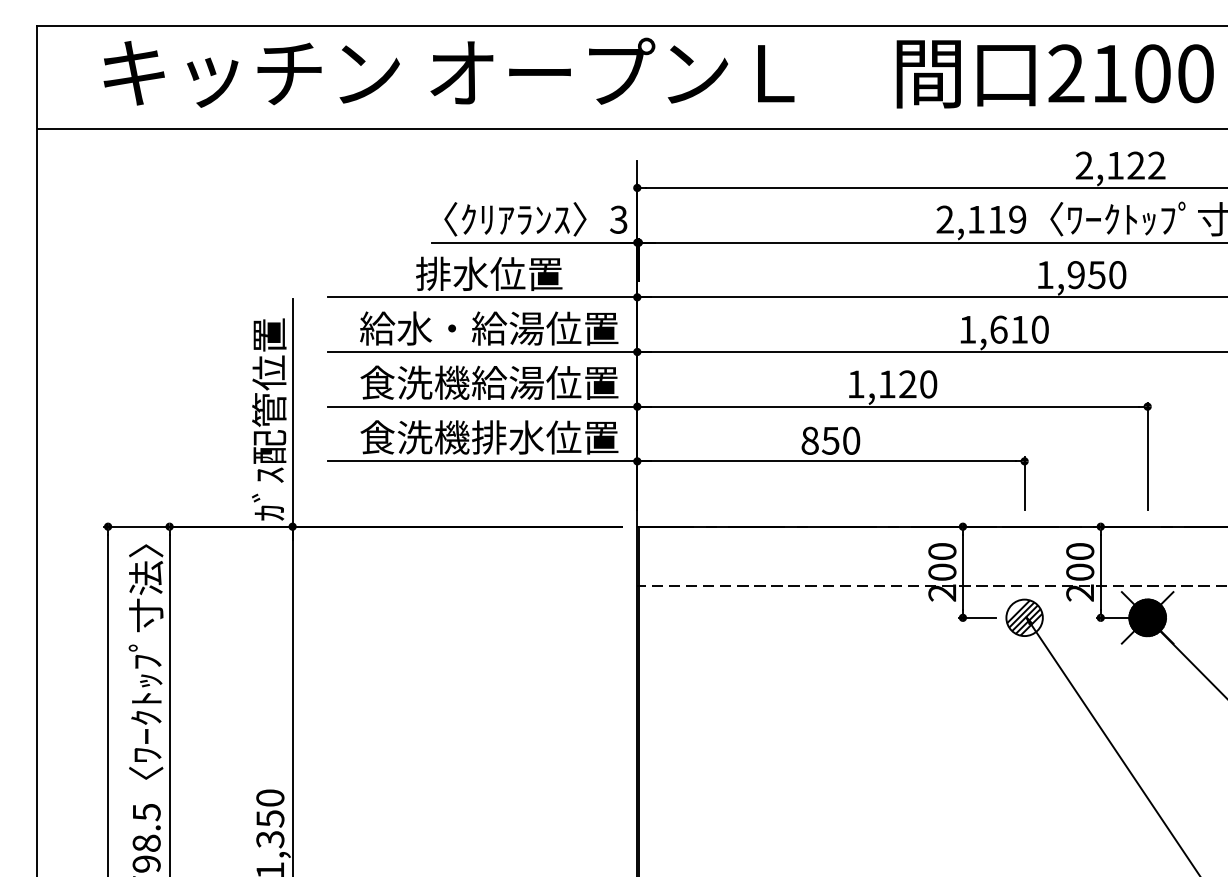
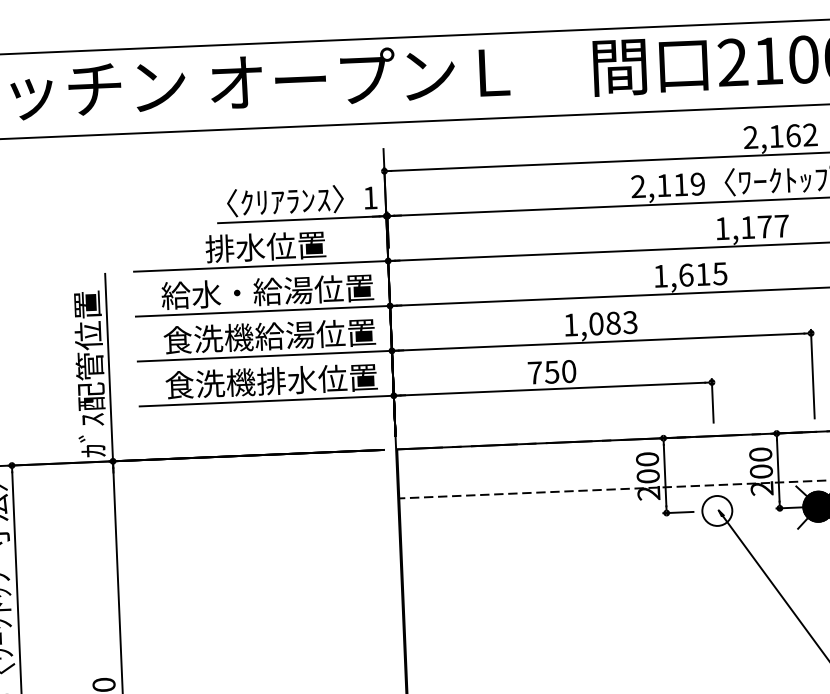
text: (1135, 165) -> (792, 135), 2,122 -> 2,162
text: (618, 219) -> (370, 197), 3 -> 1
text: (1096, 275) -> (764, 227), 1,950 -> 1,177
text: (1039, 329) -> (719, 273), 1,610 -> 1,615
text: (907, 384) -> (613, 323), 1,120 -> 1,083
text: (809, 440) -> (534, 372), 850 -> 750
hatch: (1024, 617) -> (717, 510), removed

